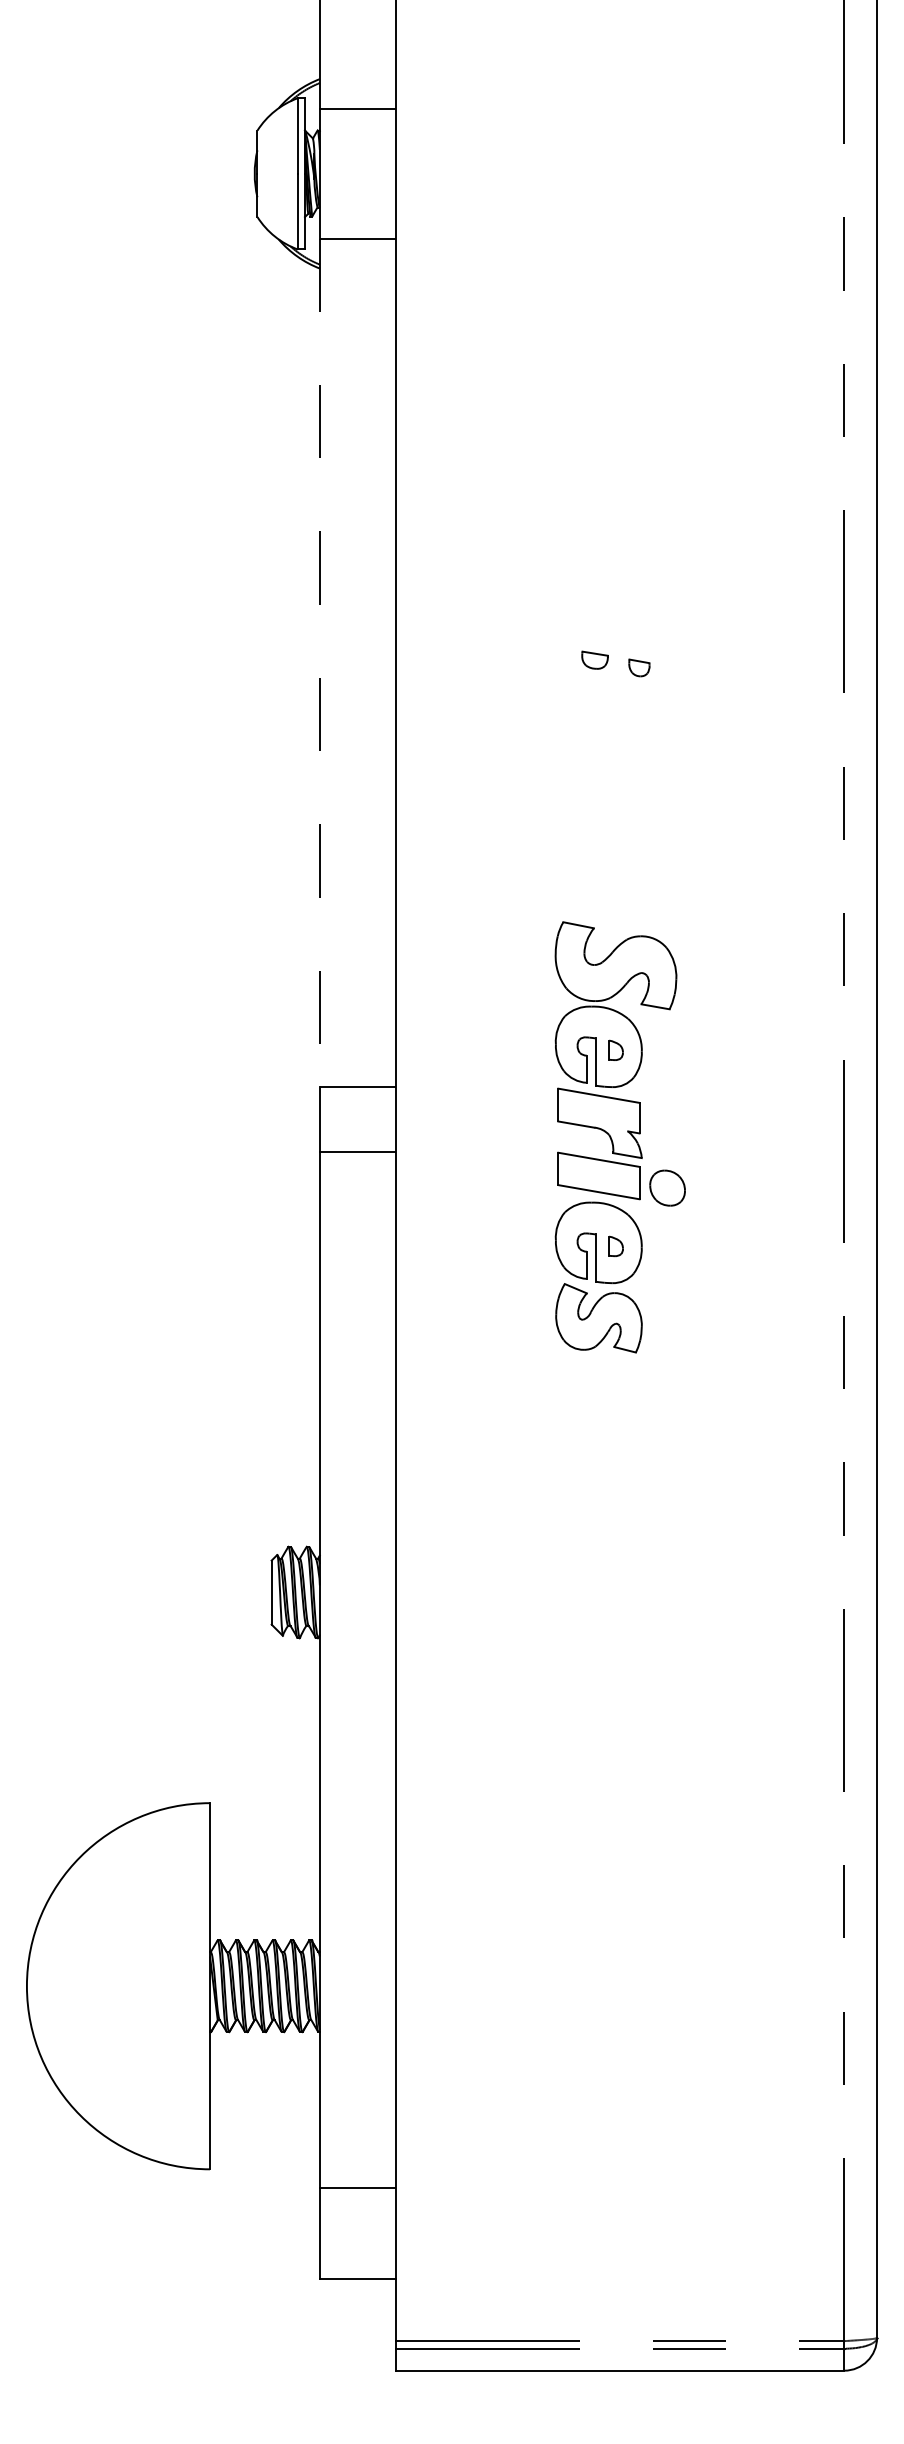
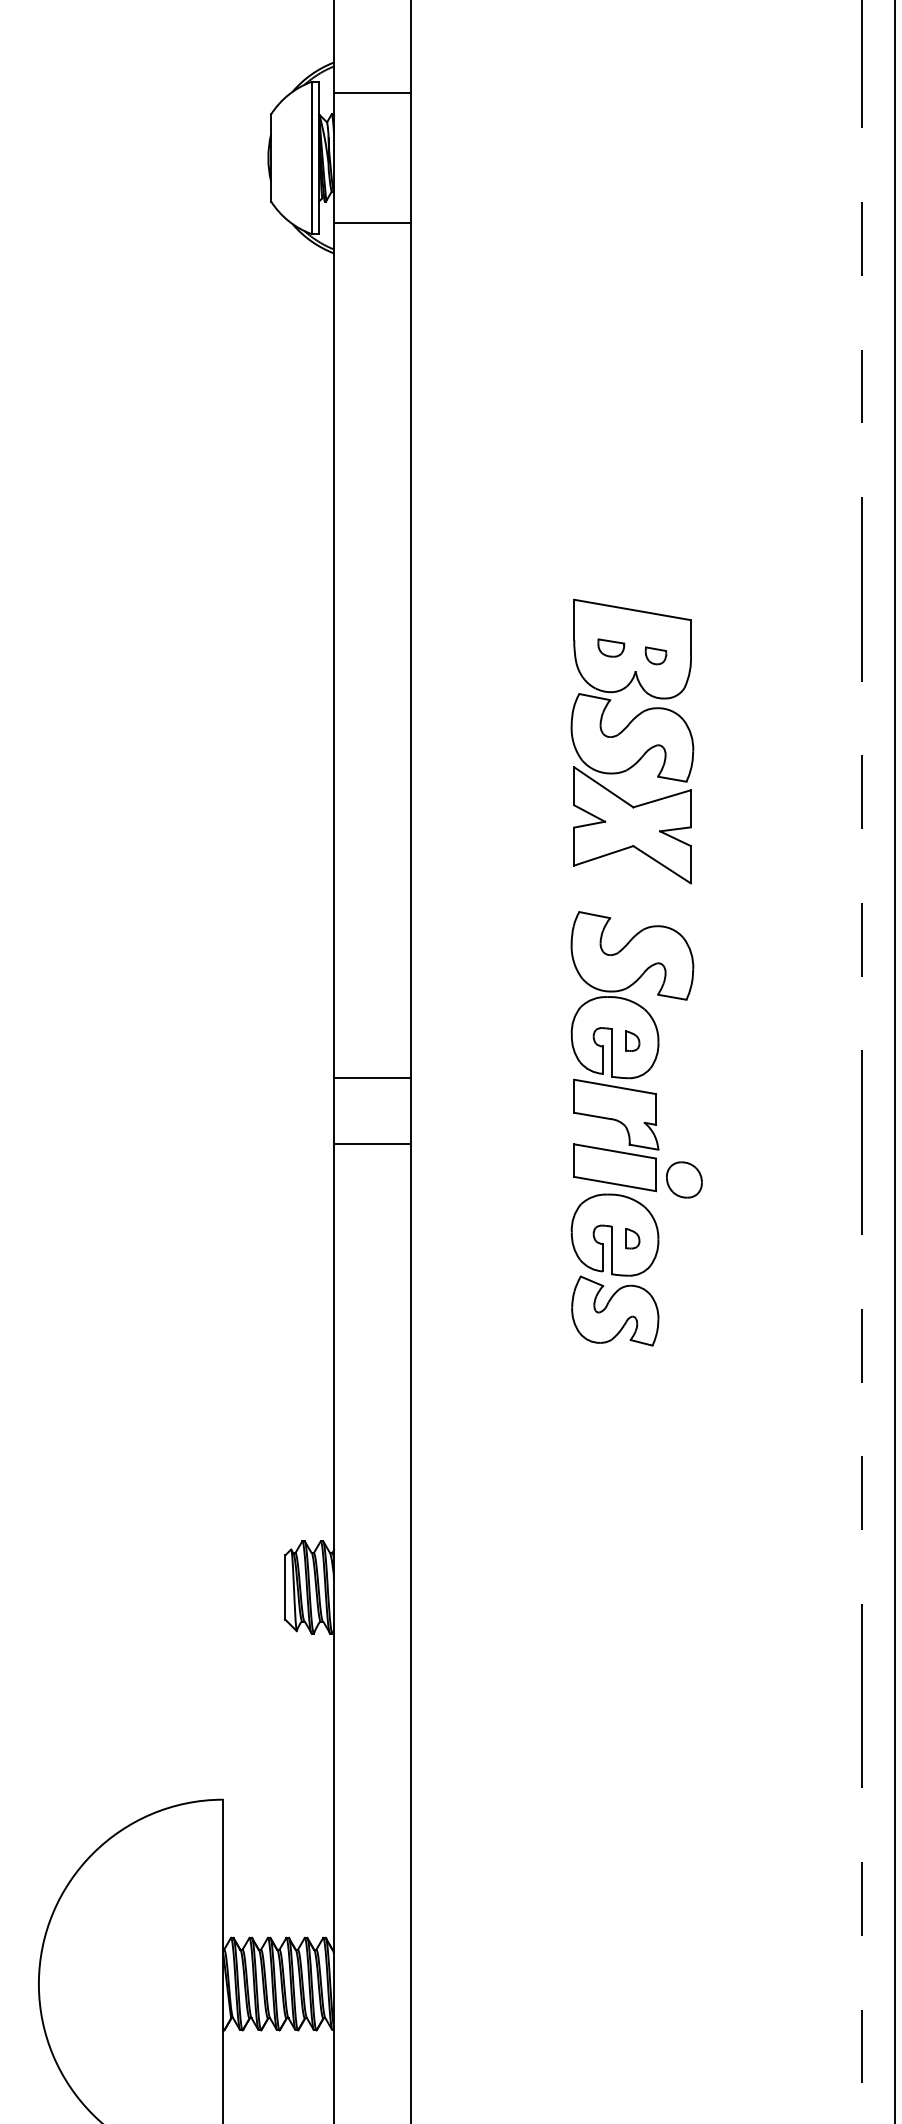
line: (319, 663) -> (333, 651), dashed -> solid
part: (615, 752) -> (631, 741), added

